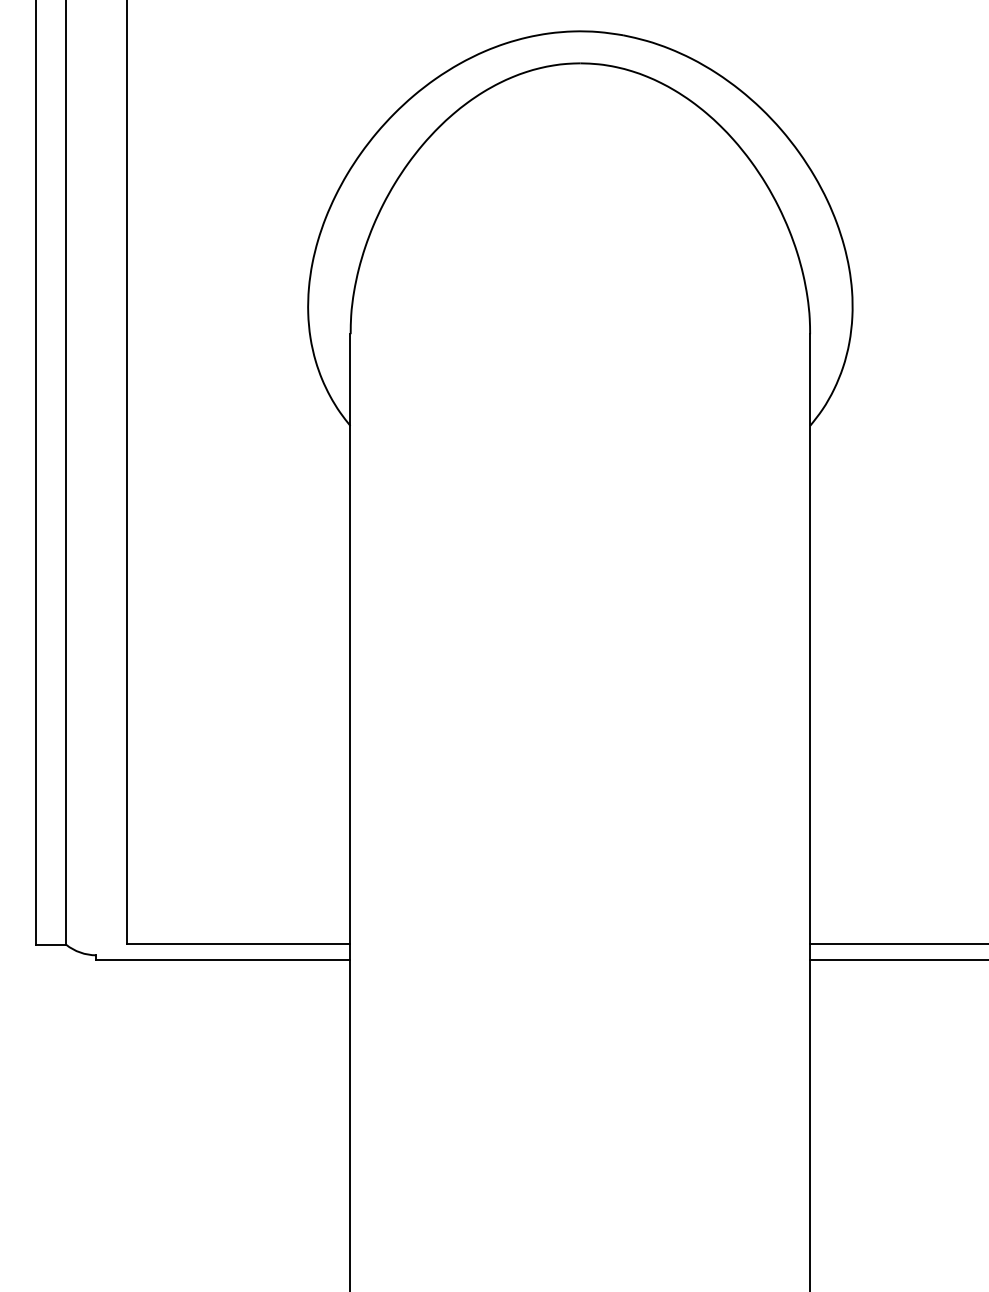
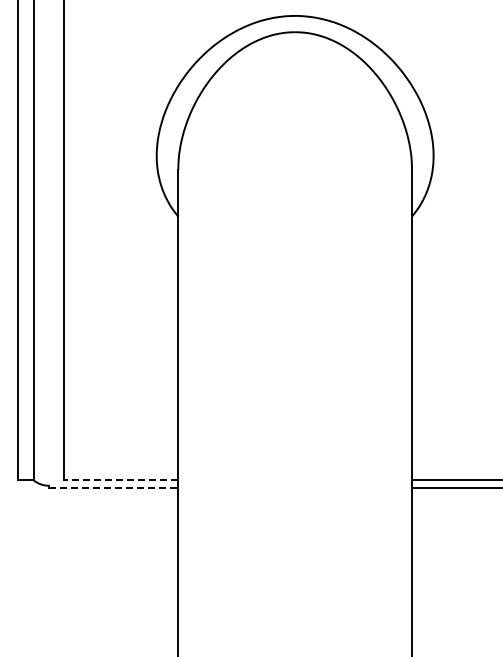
line: (238, 944) -> (121, 480), solid -> dashed
line: (223, 960) -> (113, 488), solid -> dashed

